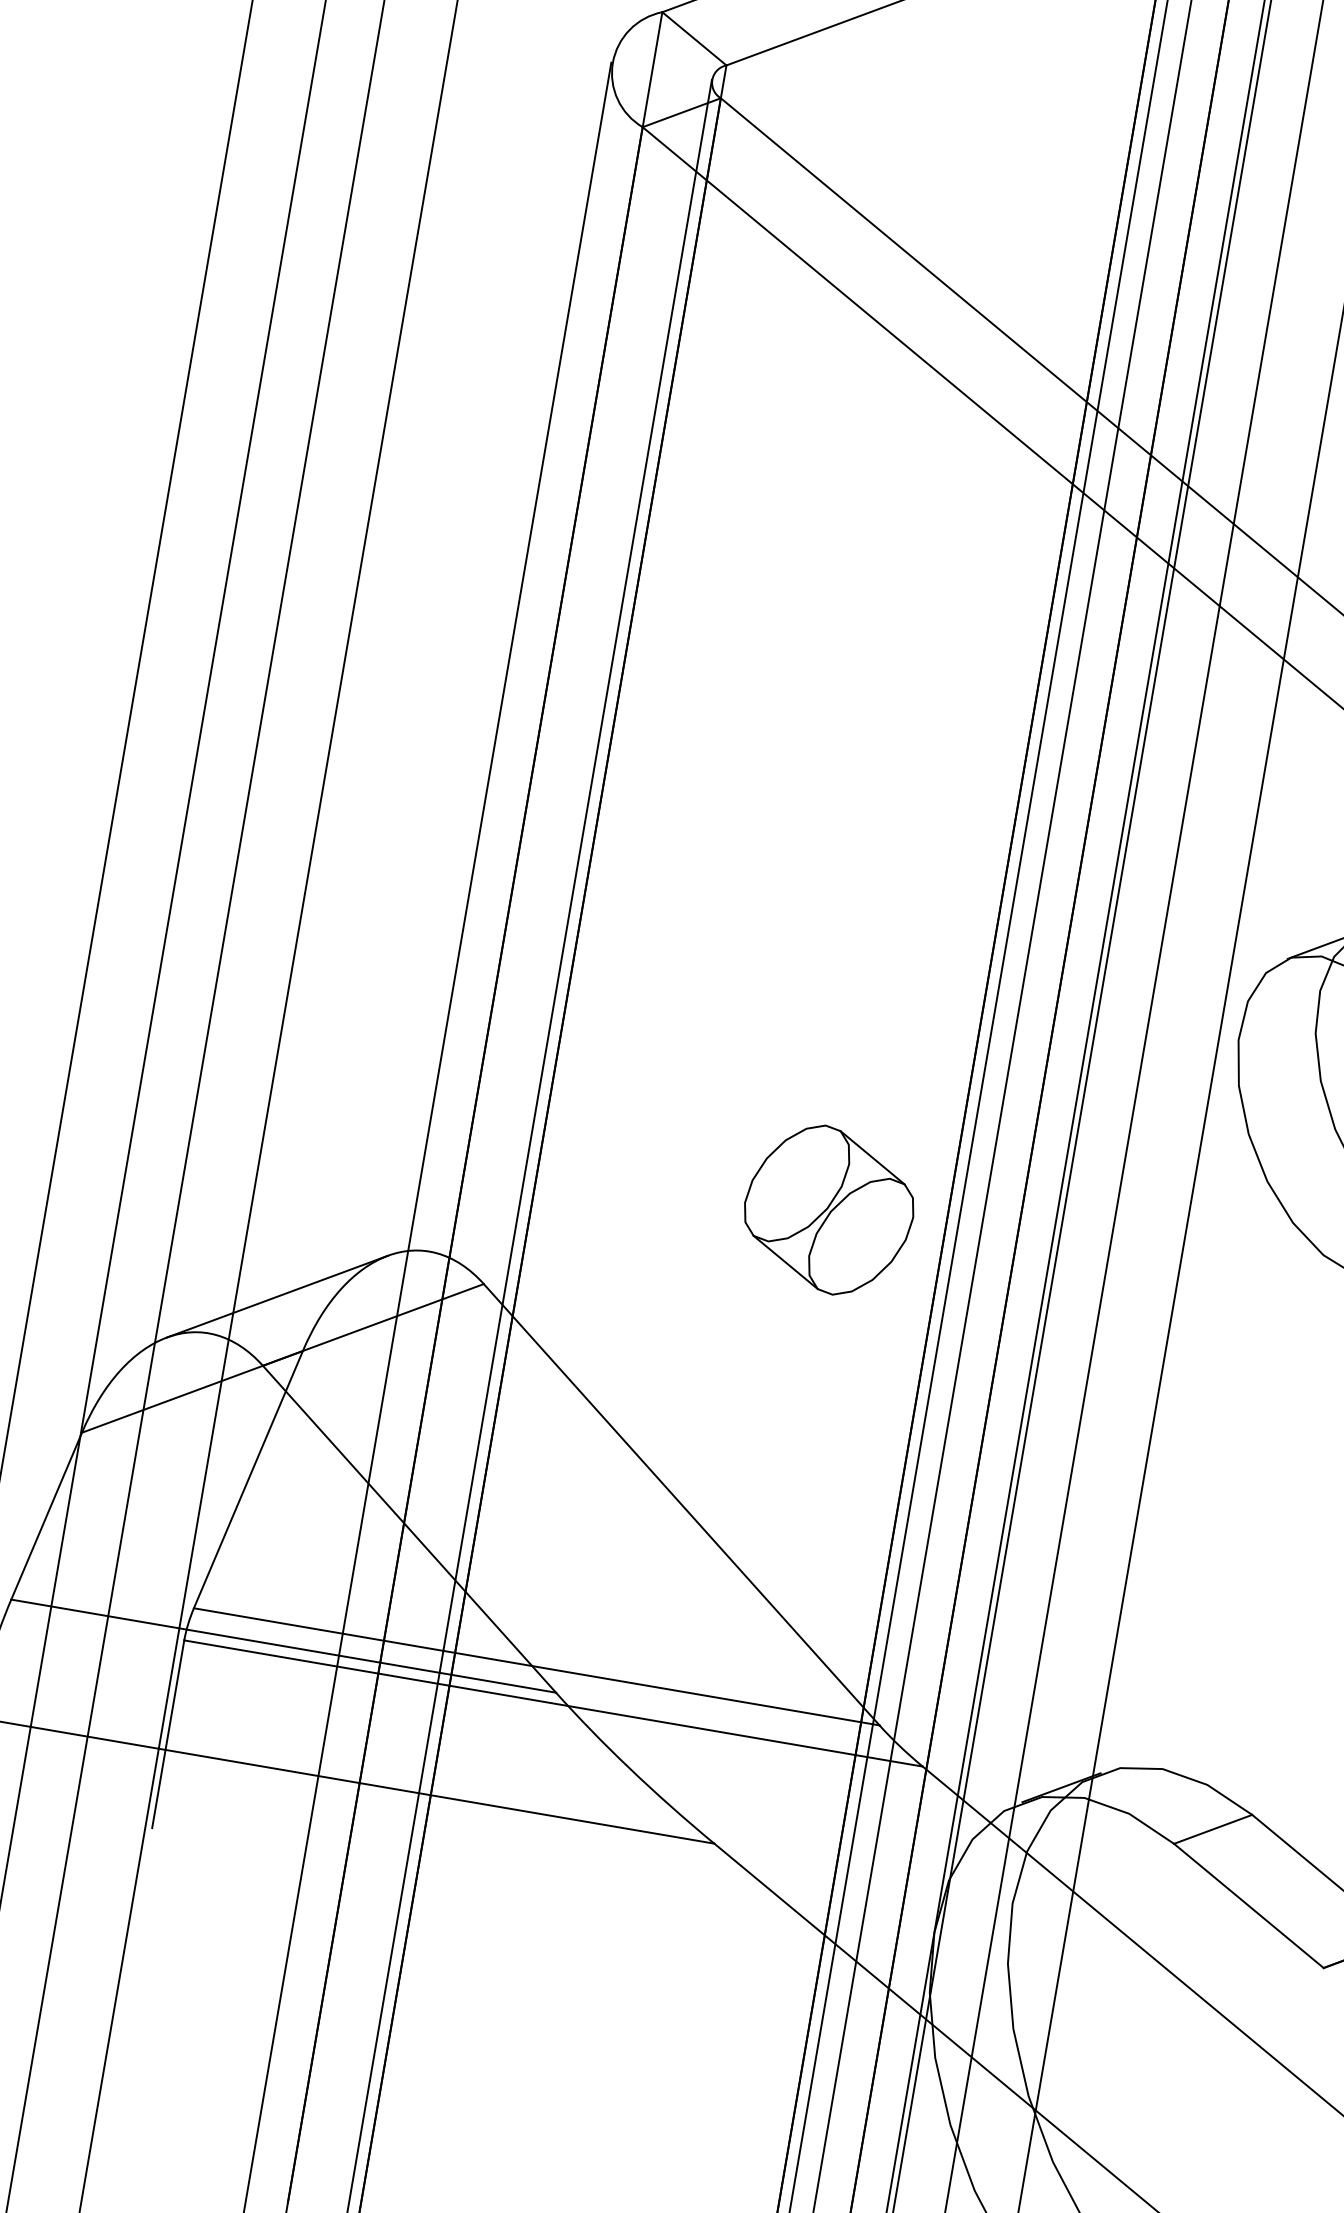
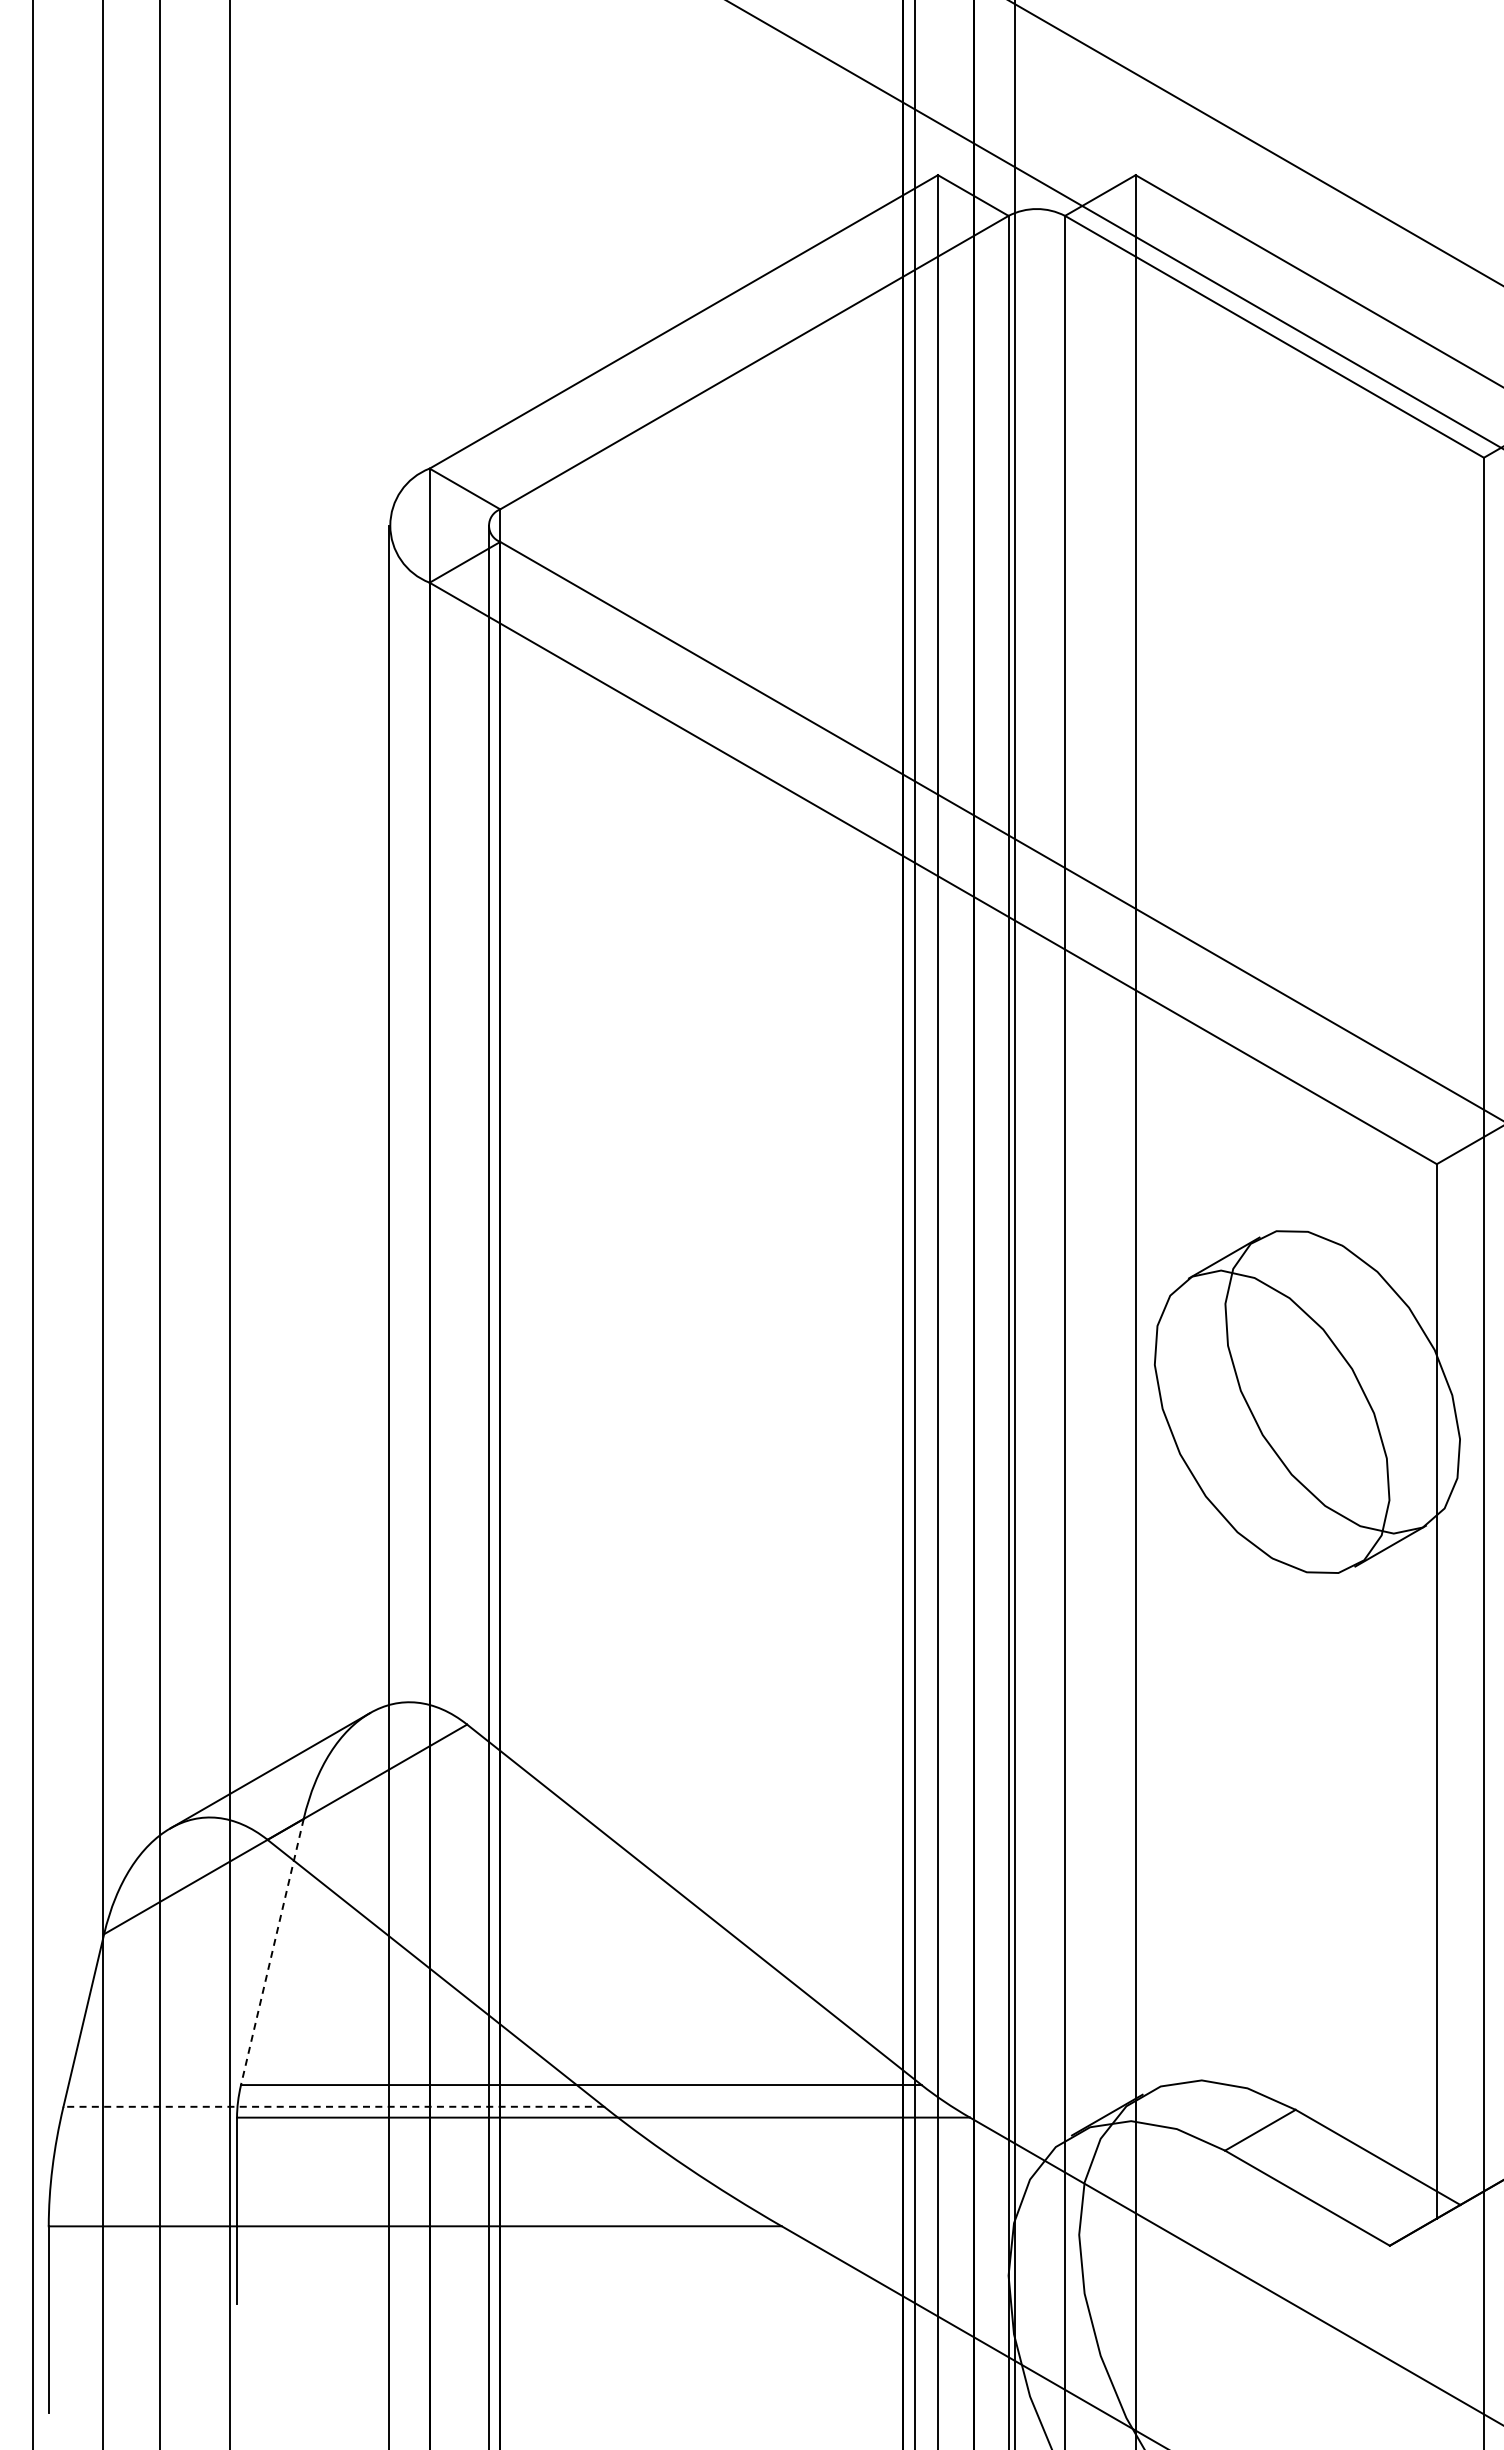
part: (828, 1210) -> (787, 1596), removed
line: (248, 1480) -> (272, 1952), solid -> dashed
line: (283, 1645) -> (333, 2106), solid -> dashed

